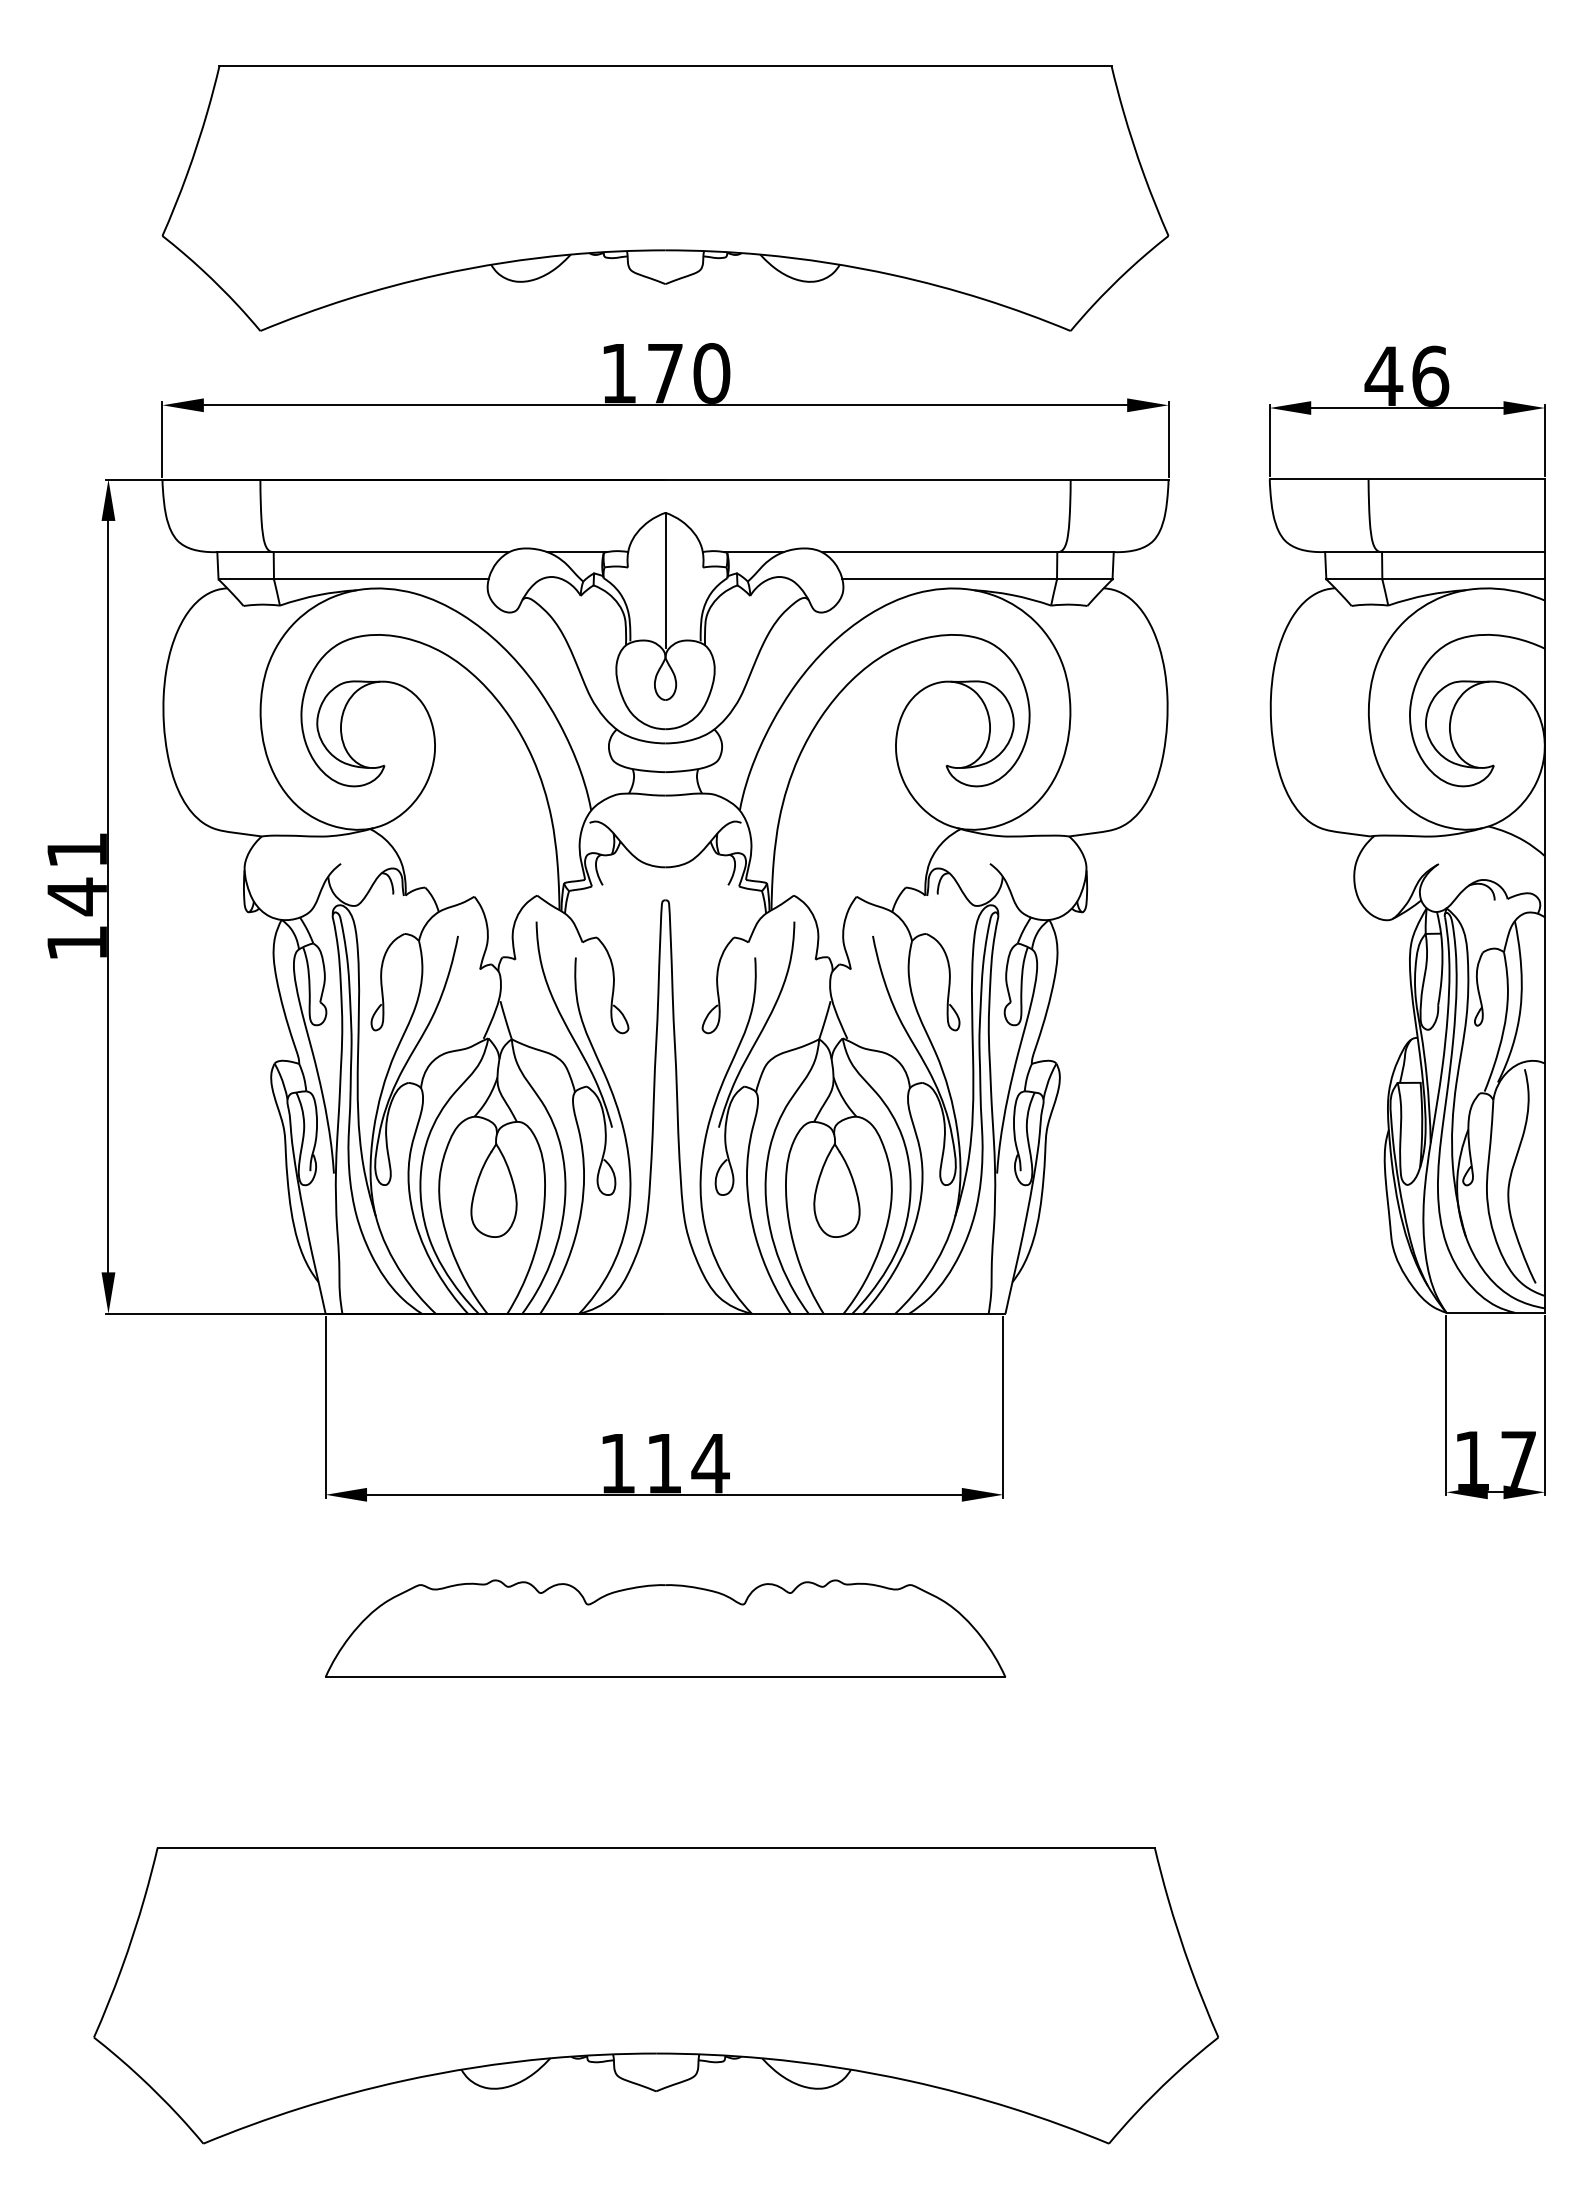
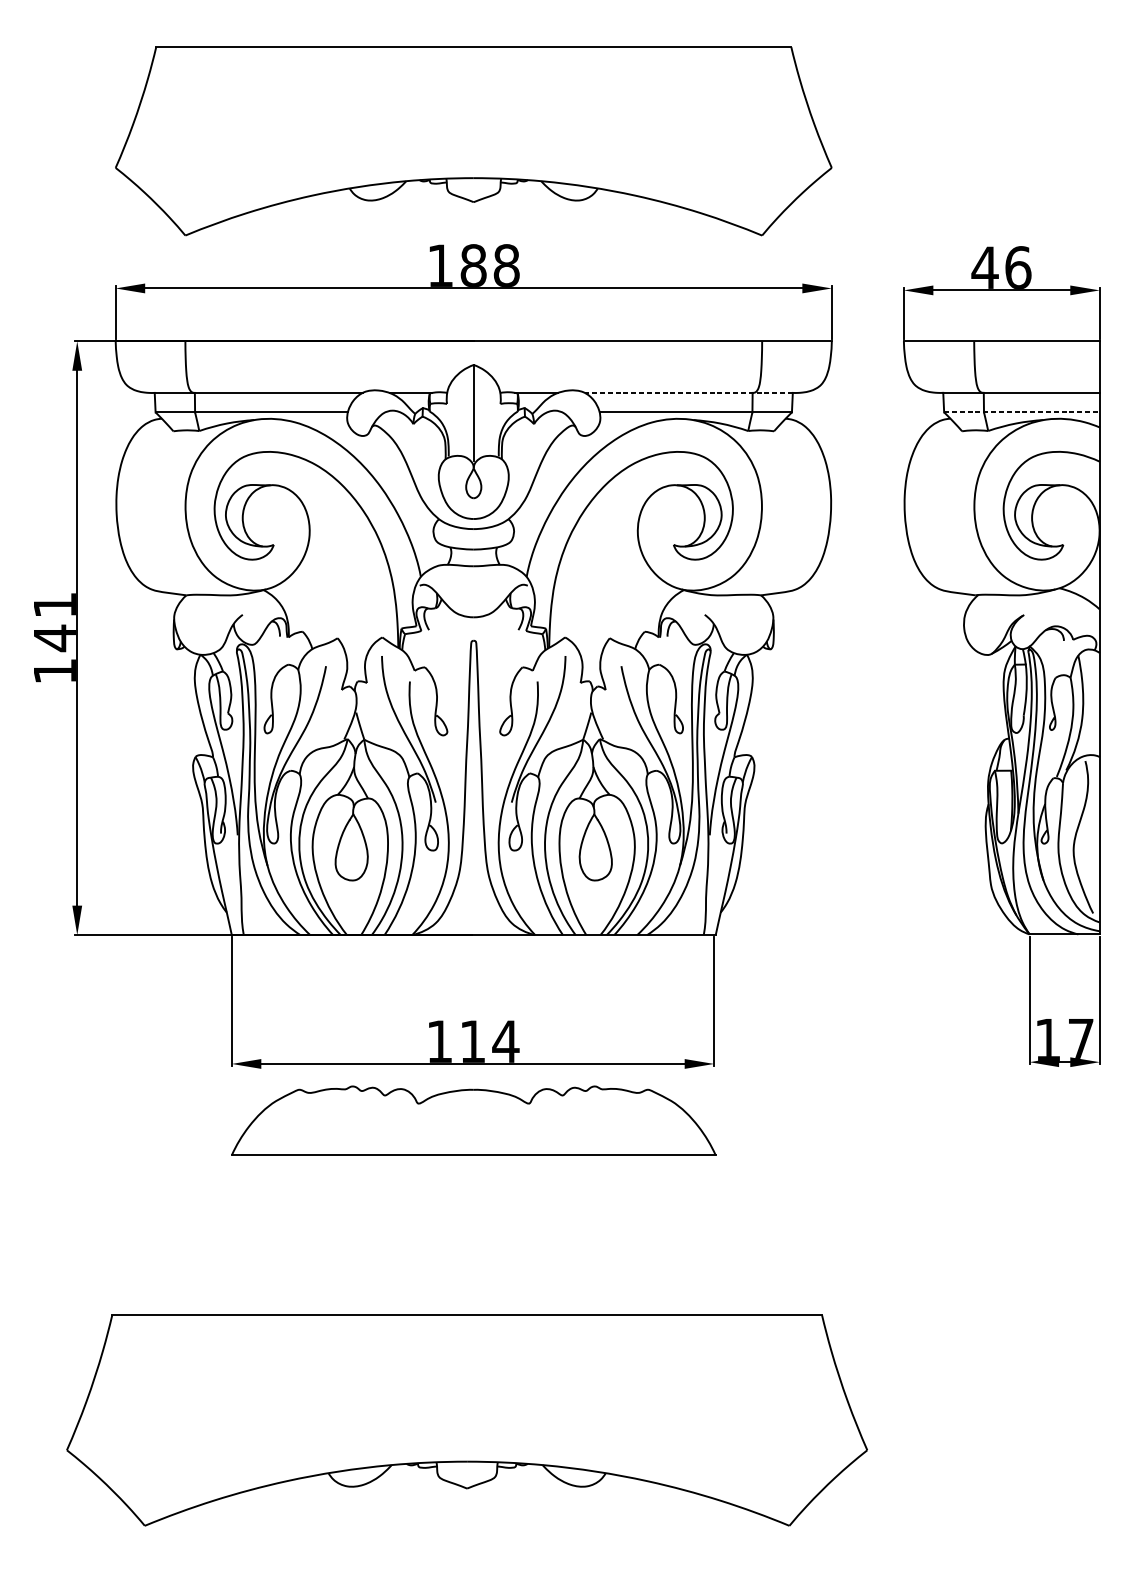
text: (688, 373) -> (490, 265), 170 -> 188
line: (967, 552) -> (688, 393), solid -> dashed
line: (1436, 579) -> (1022, 412), solid -> dashed
part: (665, 1628) -> (473, 1120), moved

